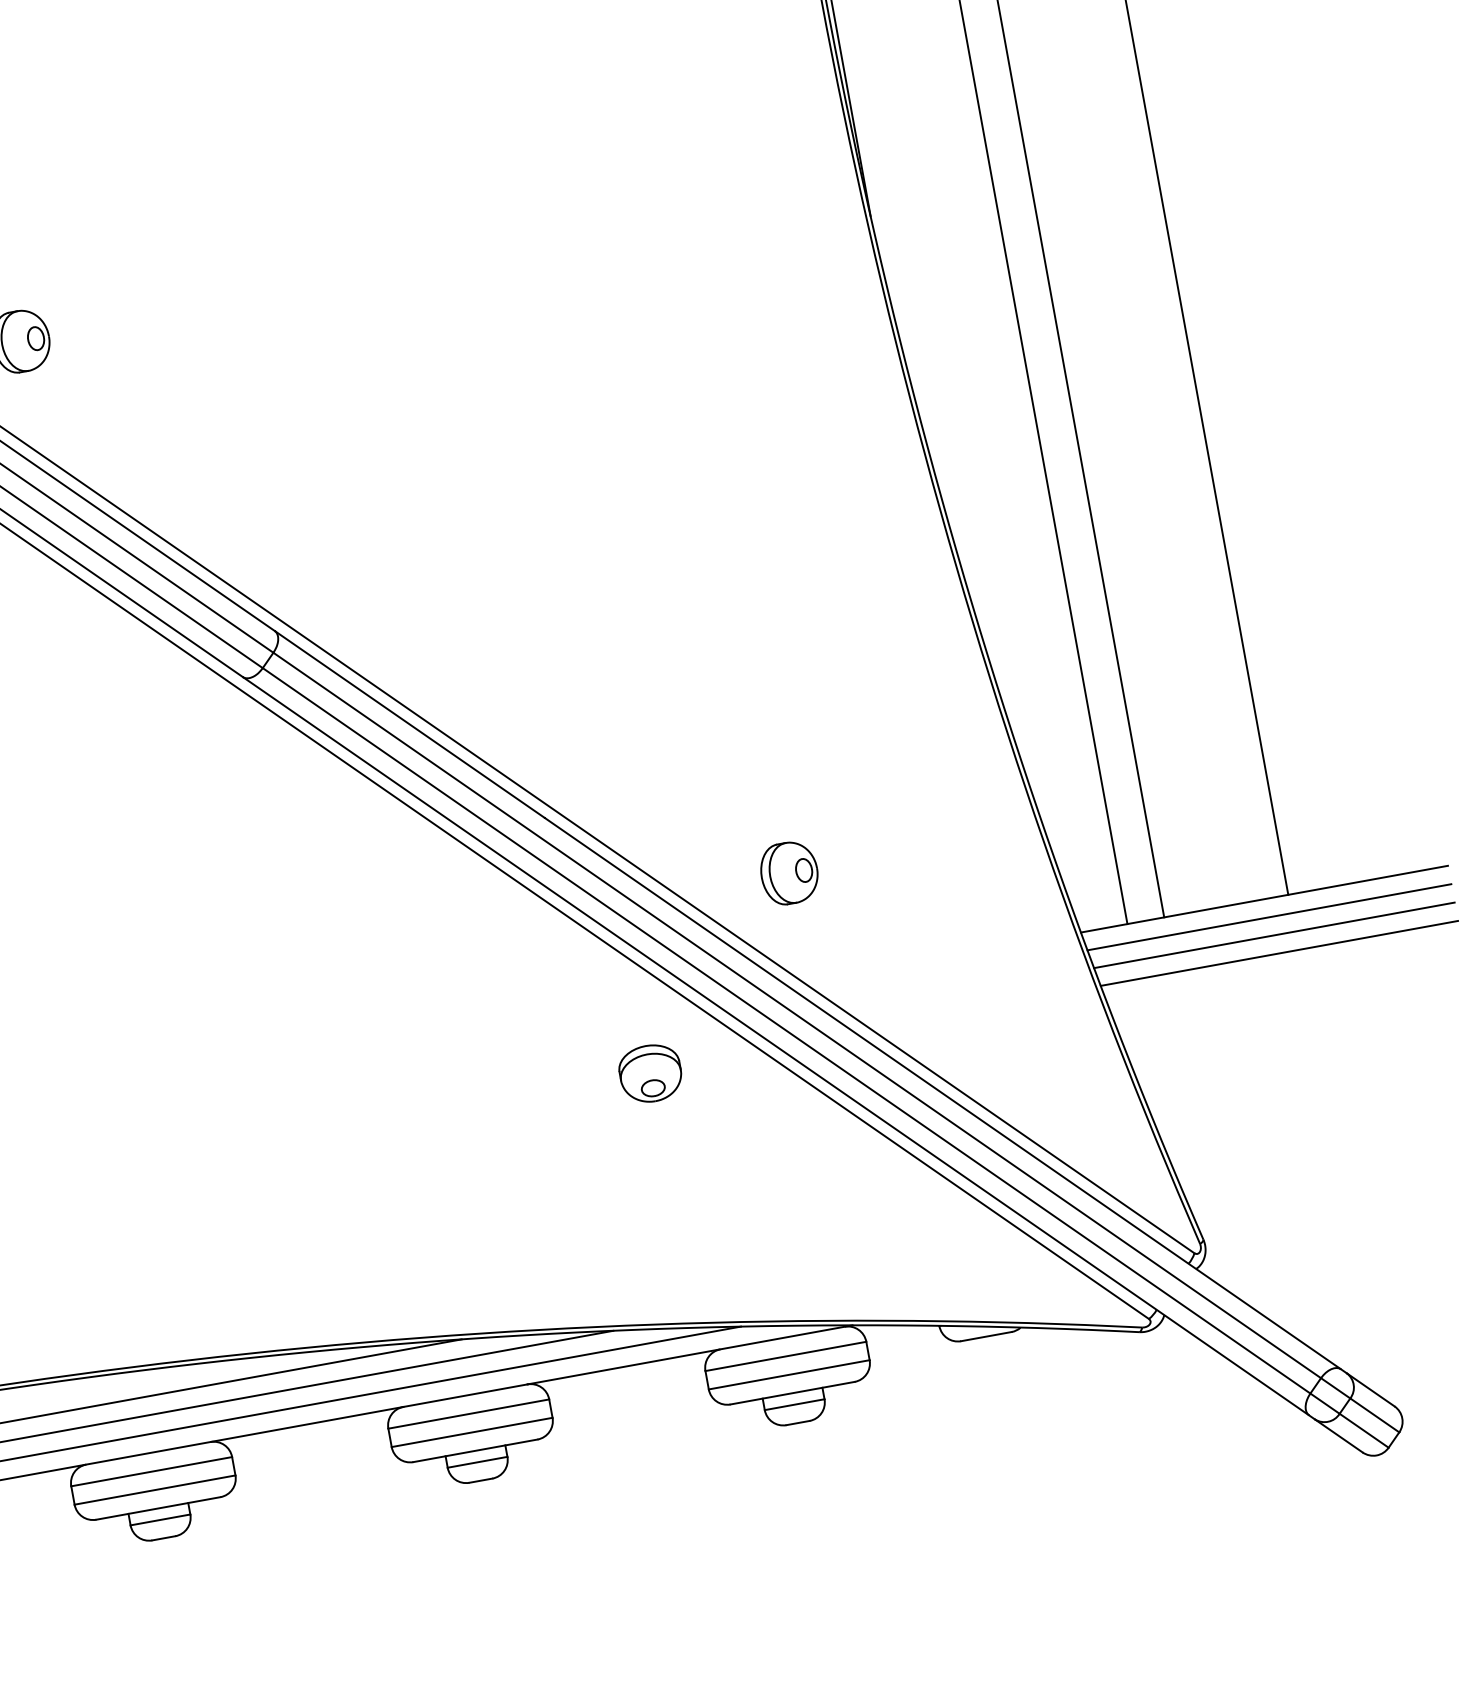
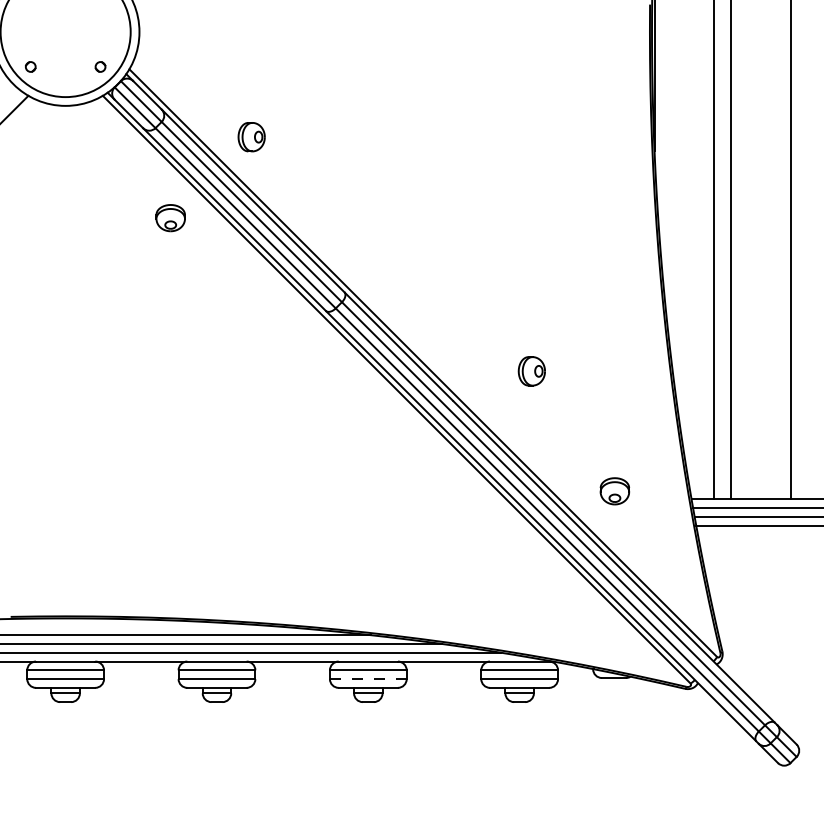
part: (788, 873) -> (531, 371), moved
part: (649, 1074) -> (614, 491), moved
line: (472, 1433) -> (368, 679), solid -> dashed

